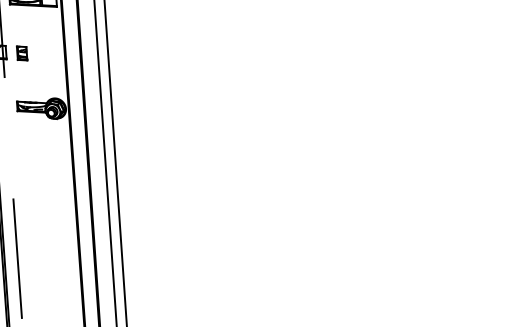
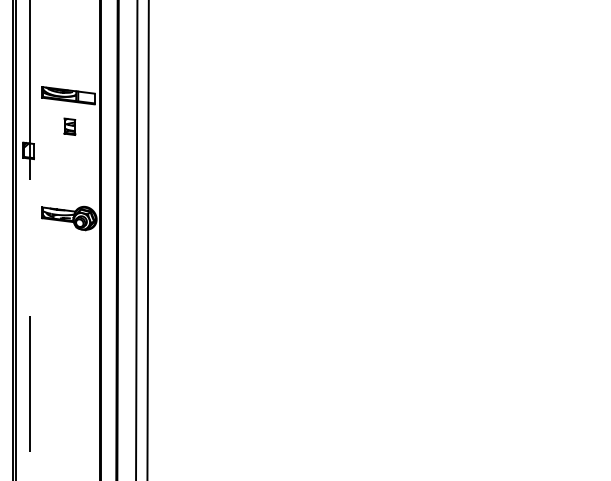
part: (21, 53) -> (69, 126), moved

